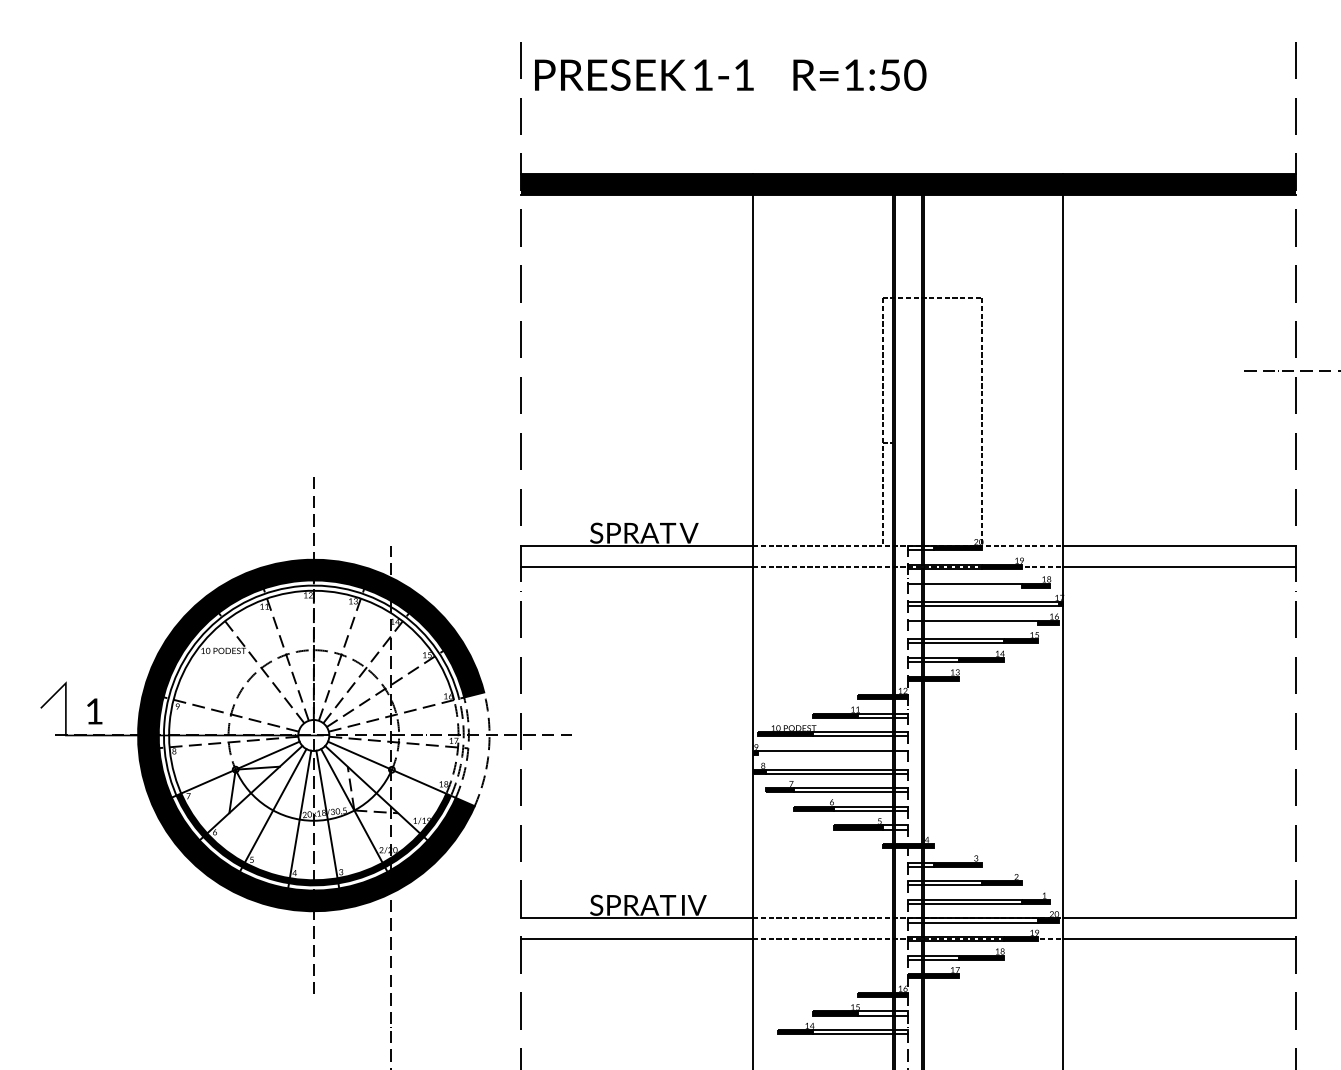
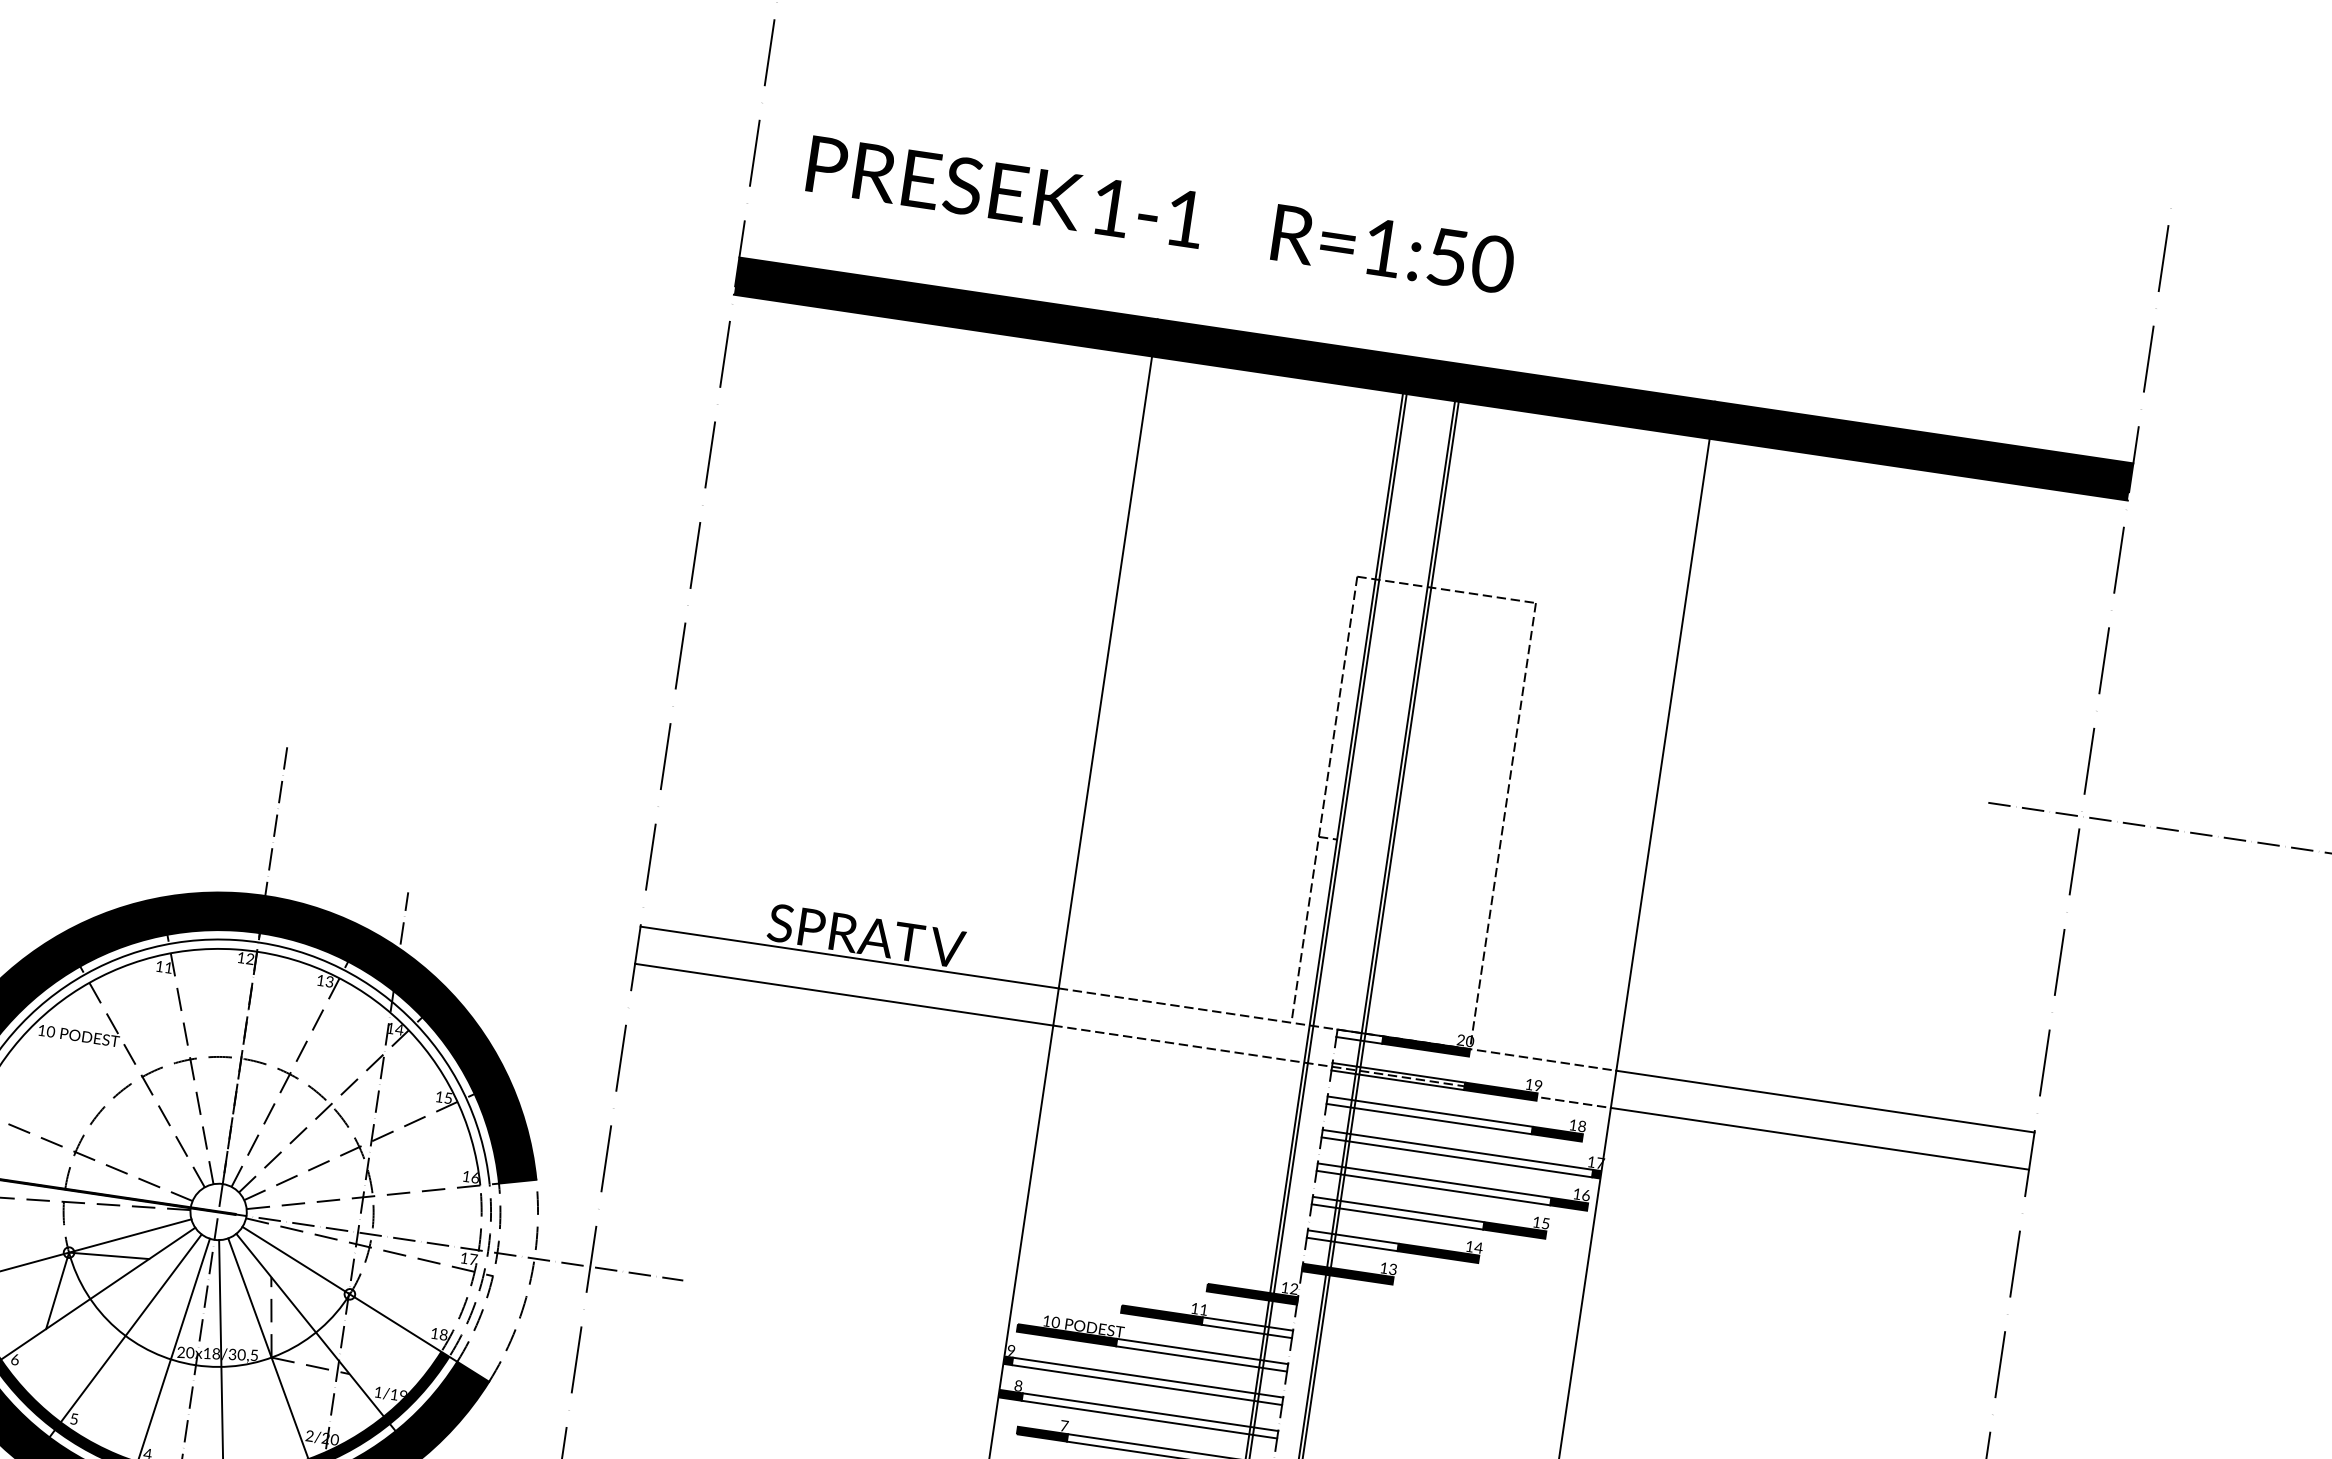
text: (730, 74) -> (1160, 213), moved
line: (965, 587) -> (1429, 1118), added
line: (973, 624) -> (1434, 1187), added
line: (832, 755) -> (1145, 1385), added

